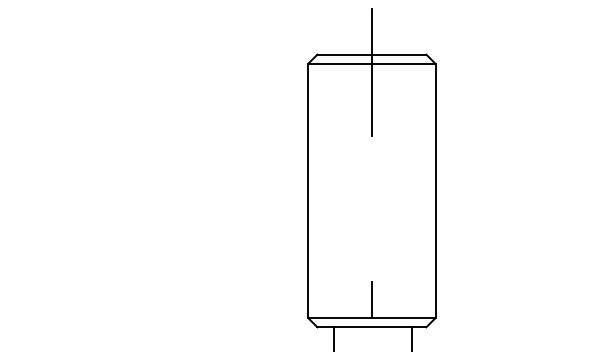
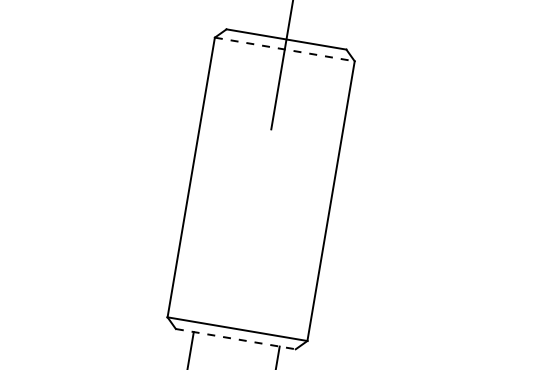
line: (371, 63) -> (284, 49), solid -> dashed
line: (371, 299) -> (240, 308), removed
line: (371, 327) -> (235, 339), solid -> dashed

